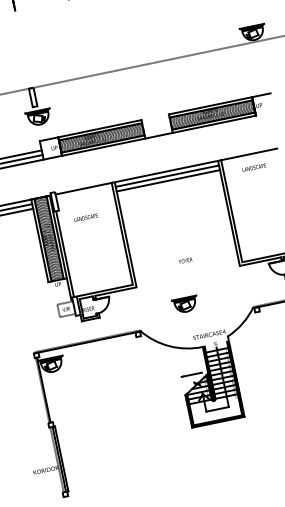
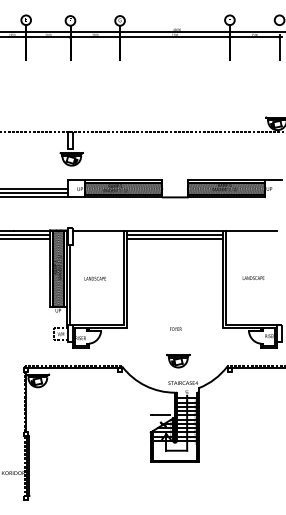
text: (253, 166) -> (253, 277), moved
text: (85, 217) -> (94, 278), moved
text: (185, 260) -> (175, 328), moved
part: (185, 304) -> (178, 360), moved

